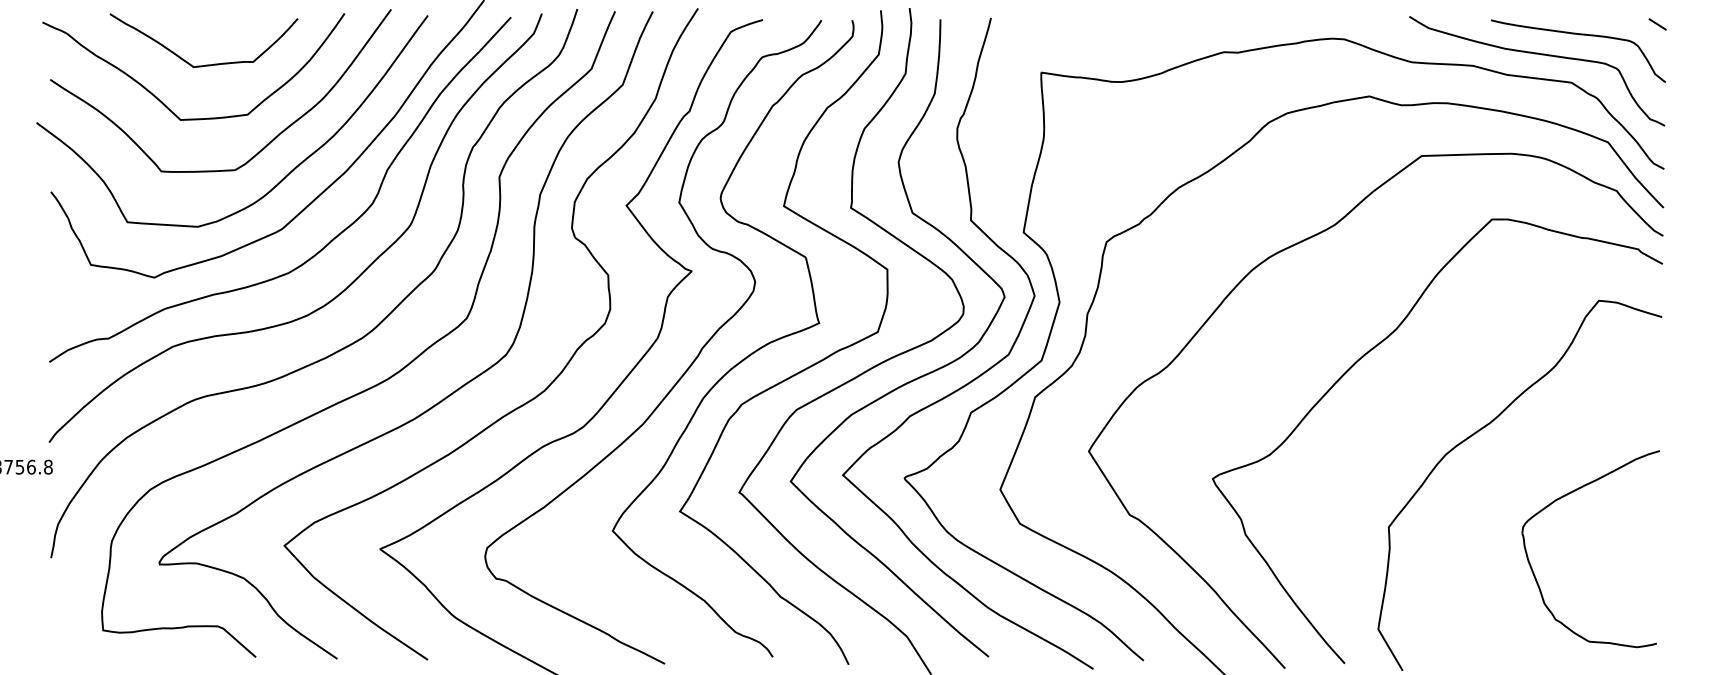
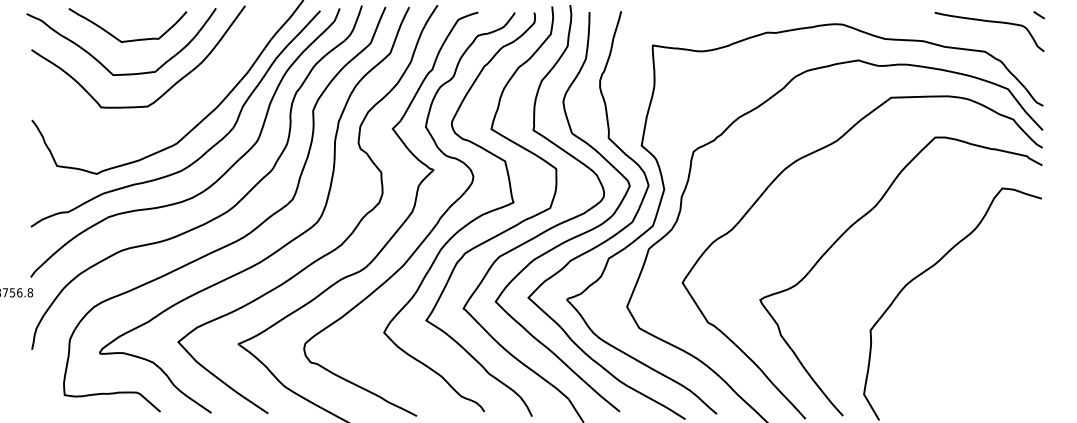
curve: (1537, 55) -> (963, 34), removed
curve: (278, 181) -> (174, 113), removed
part: (1562, 498) -> (979, 312), removed

